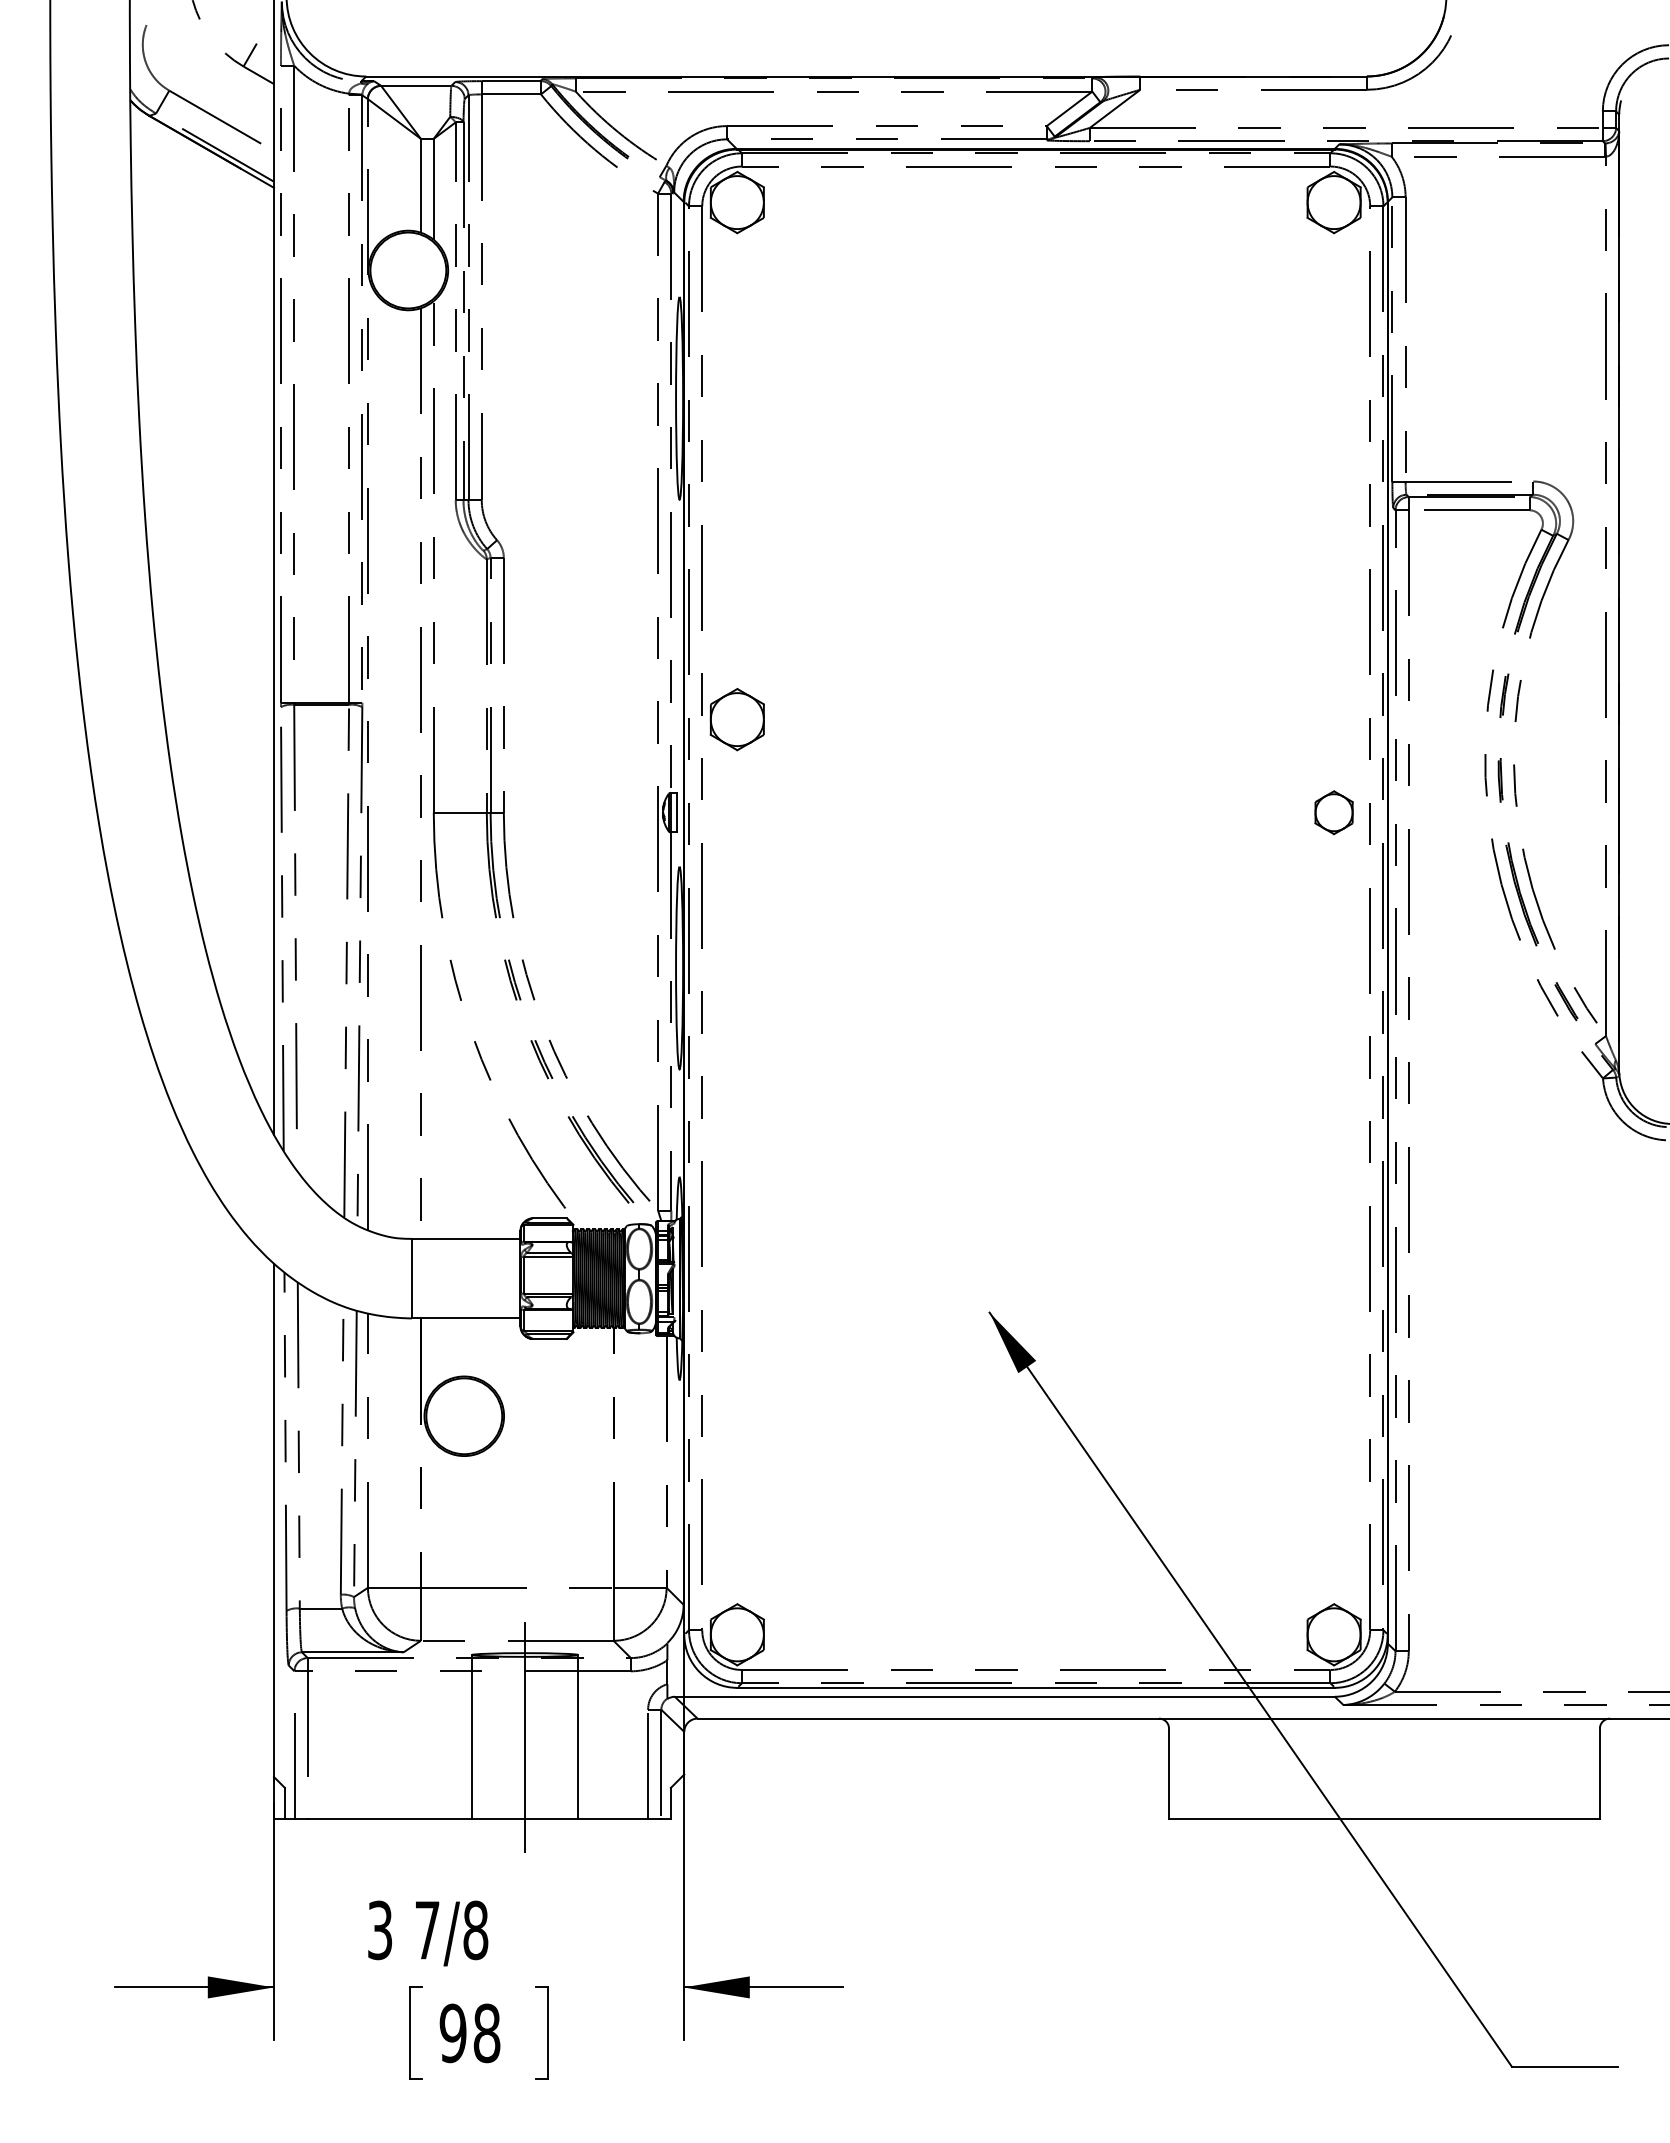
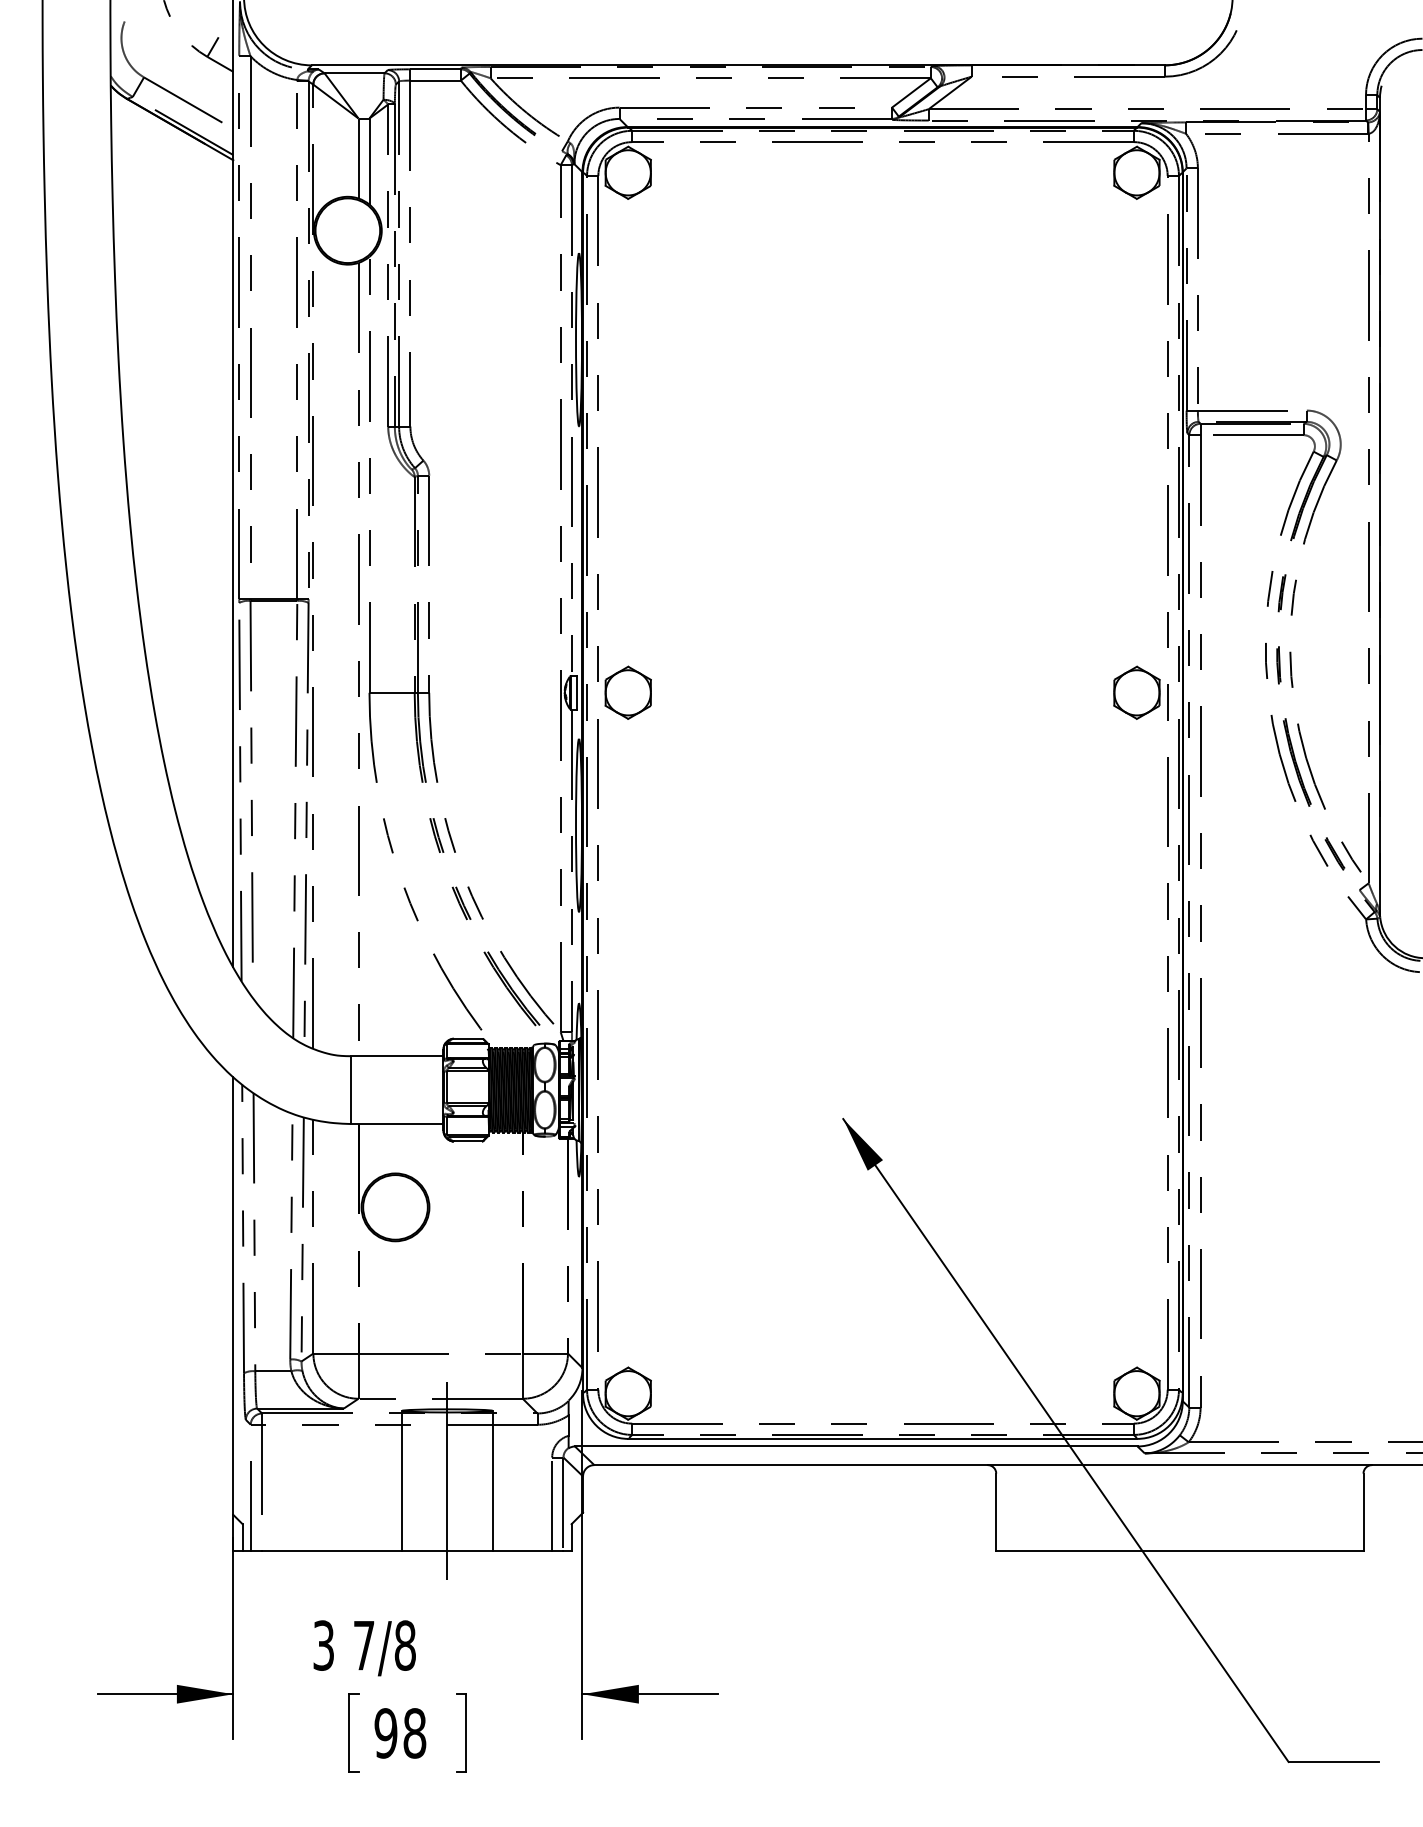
part: (736, 719) -> (627, 692), moved
part: (1333, 812) -> (1136, 692), size x1.43

